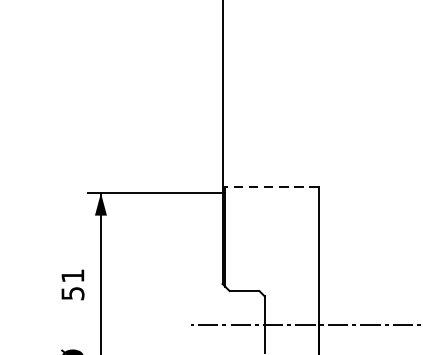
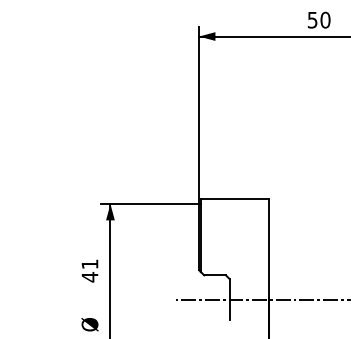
line: (271, 186) -> (234, 199), dashed -> solid
text: (72, 294) -> (89, 277), 51 -> 41

